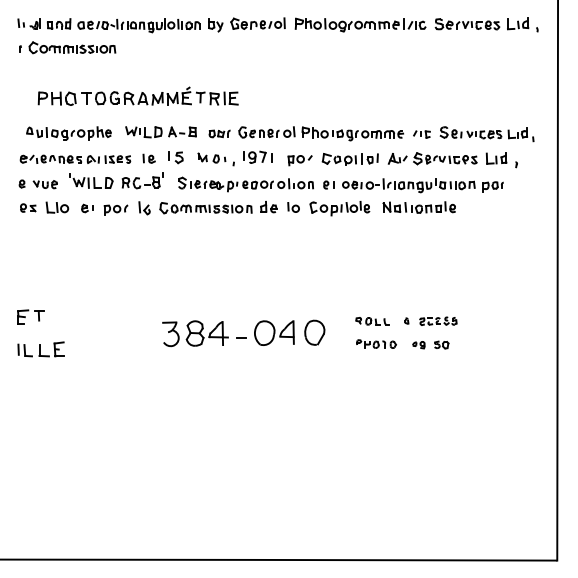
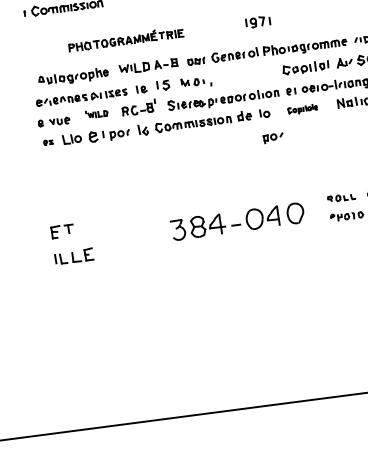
part: (137, 95) -> (125, 38), size x0.7
part: (257, 156) -> (257, 21), moved
part: (299, 160) -> (272, 138), moved
part: (91, 180) -> (97, 113), size x0.6
part: (28, 207) -> (48, 142), size x0.7
part: (87, 208) -> (96, 136), size x1.6
part: (339, 208) -> (302, 109), size x0.6

